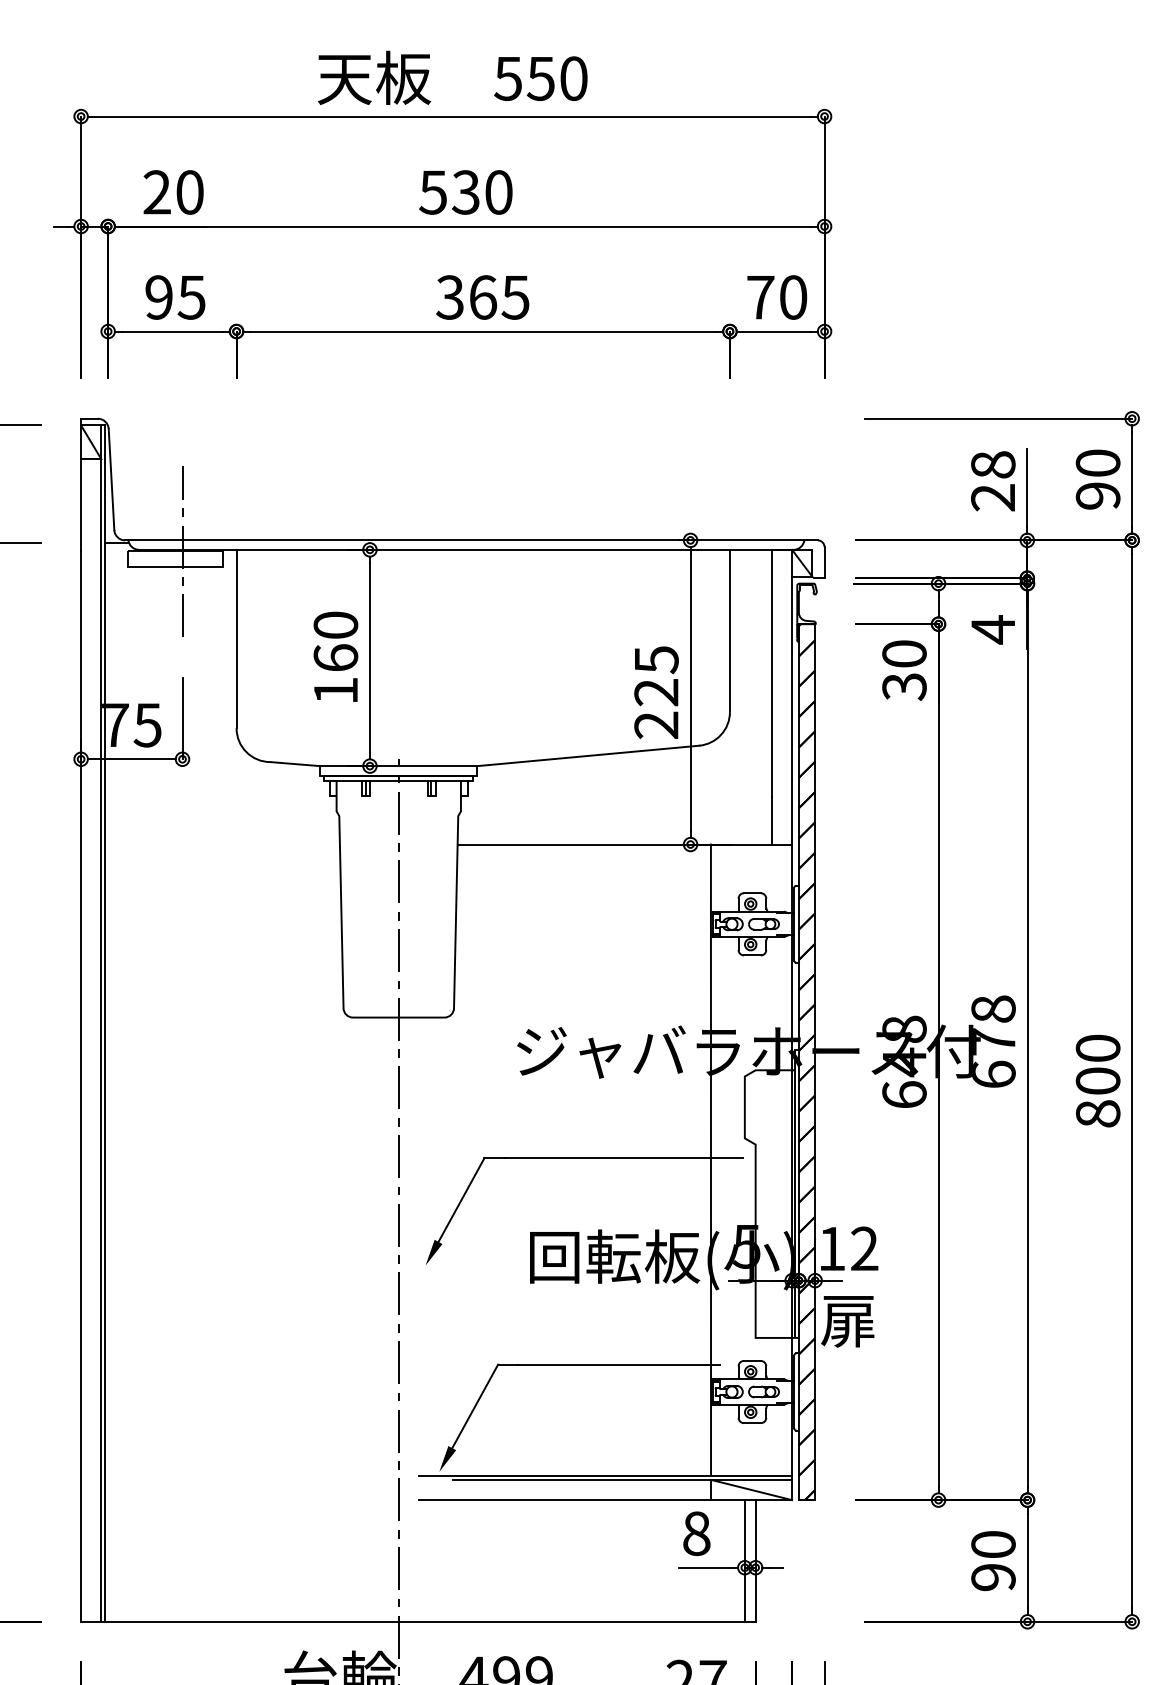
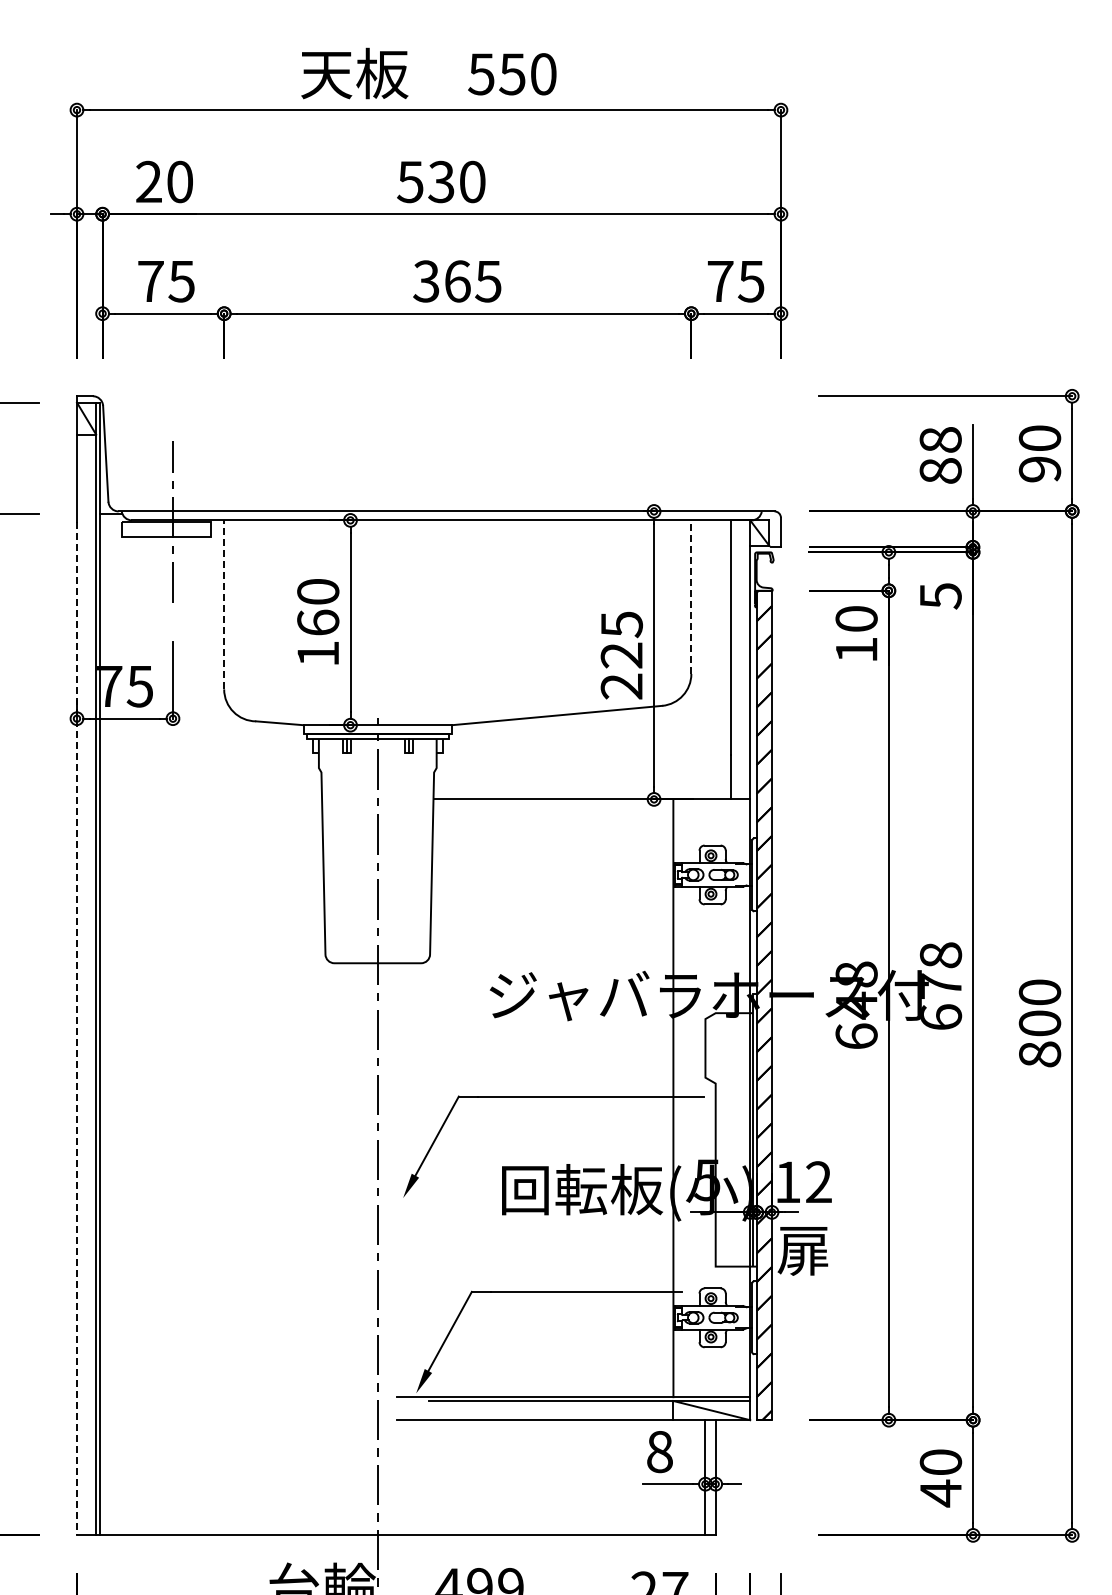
text: (158, 297) -> (150, 281), 95 -> 75
text: (792, 297) -> (750, 281), 70 -> 75
text: (993, 497) -> (940, 470), 28 -> 88
text: (993, 630) -> (940, 596), 4 -> 5
line: (730, 631) -> (691, 597), solid -> dashed
line: (236, 638) -> (224, 604), solid -> dashed
text: (904, 687) -> (856, 650), 30 -> 10
line: (80, 1086) -> (76, 1028), solid -> dashed
text: (993, 1577) -> (940, 1493), 90 -> 40

